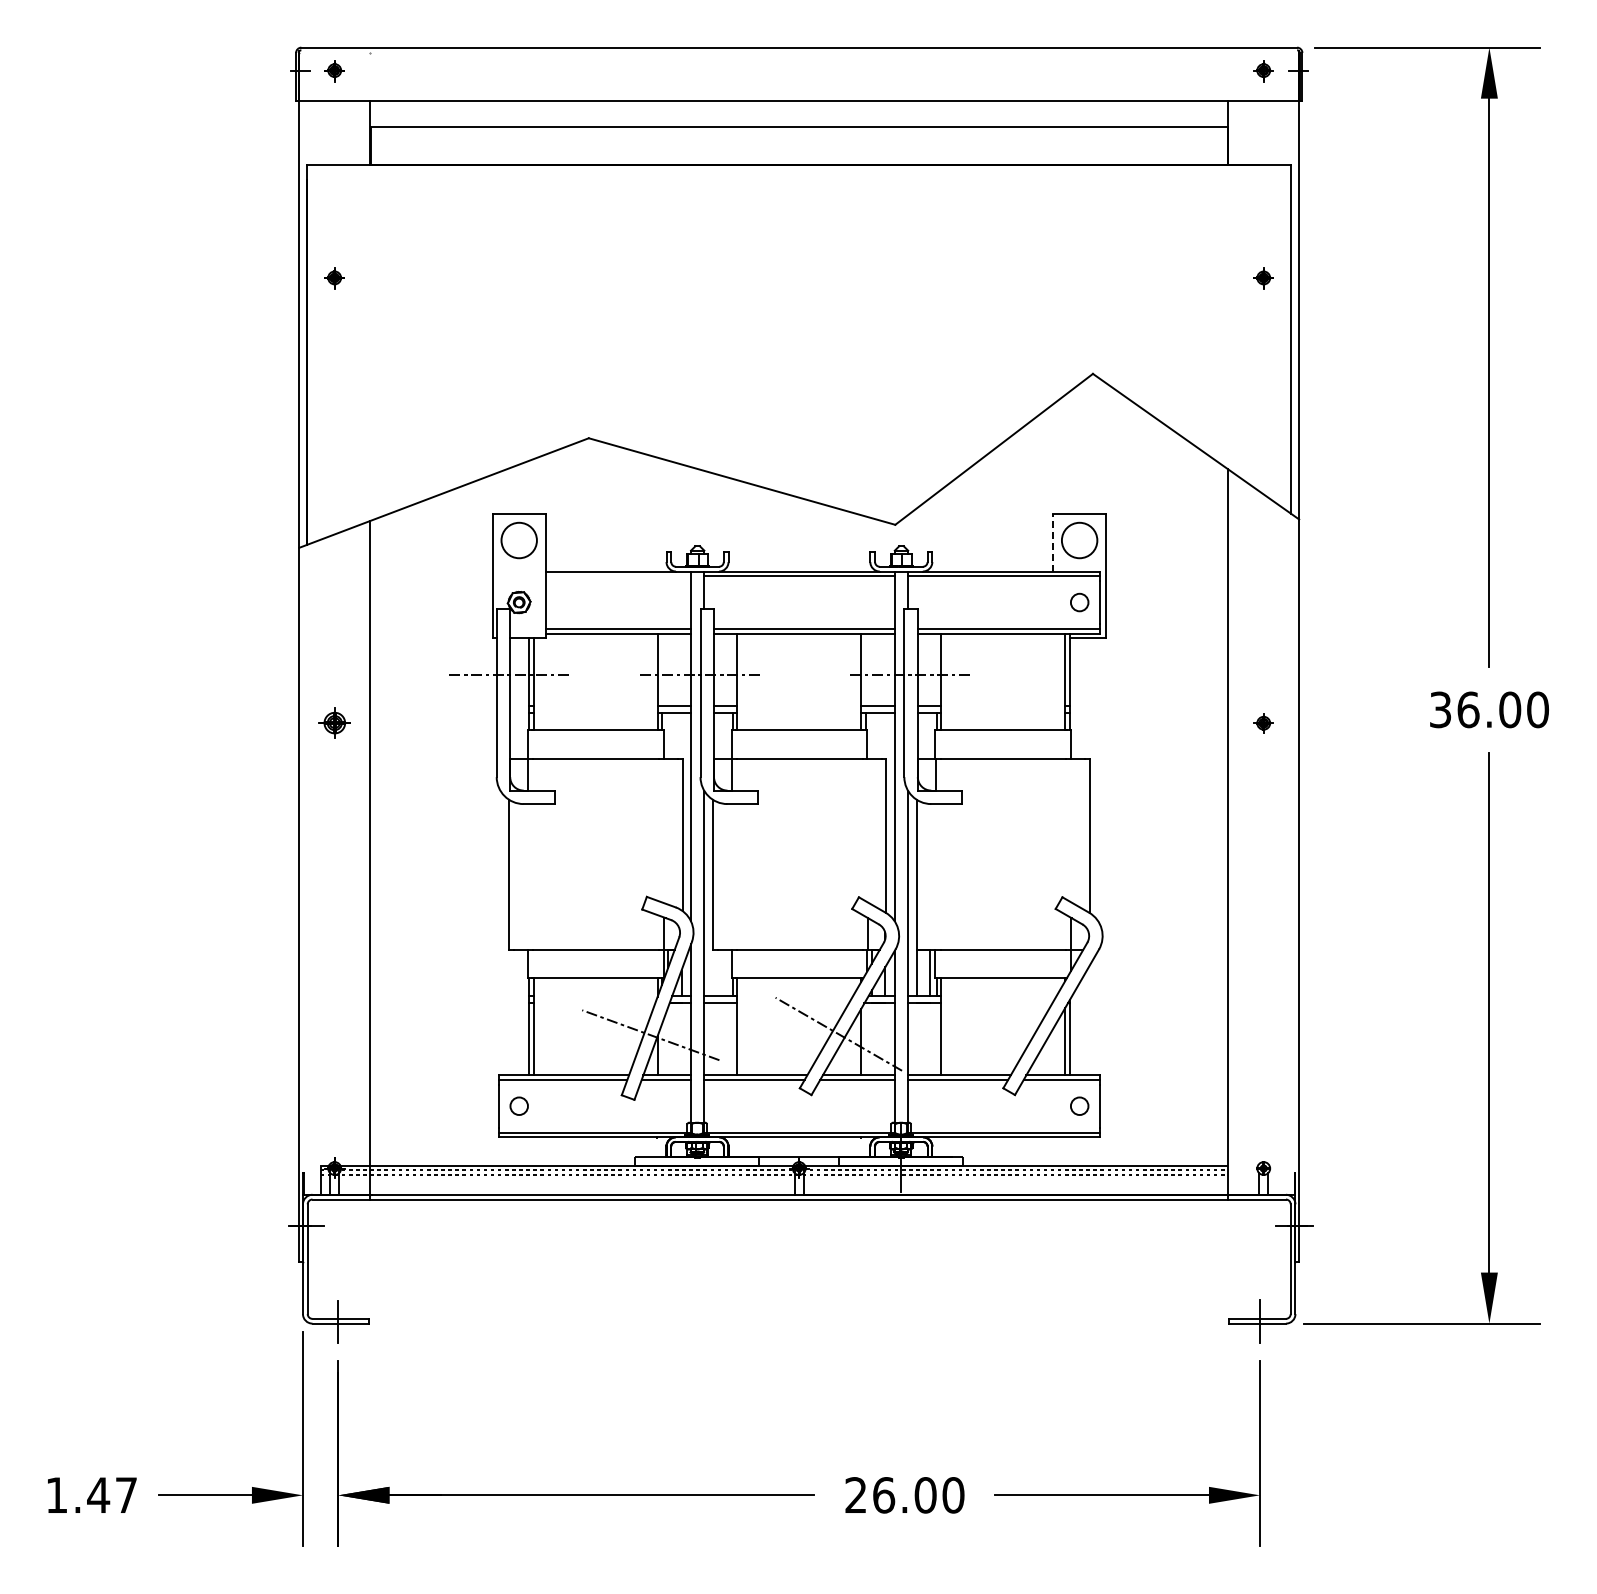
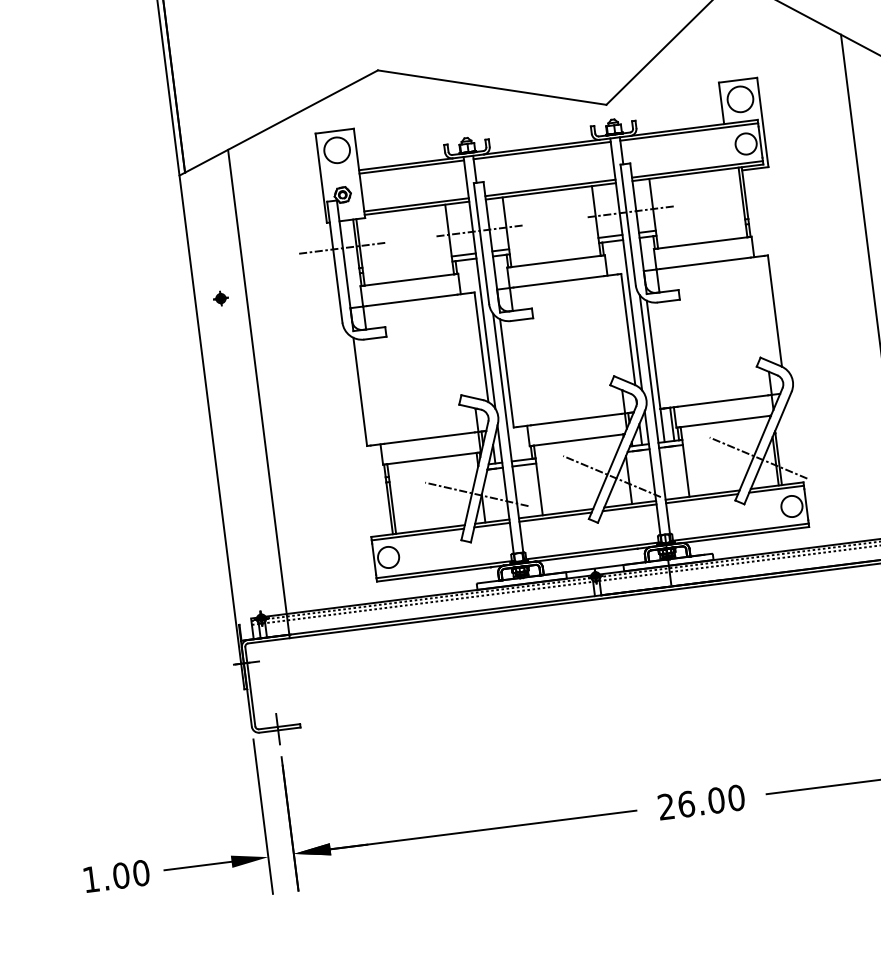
line: (1053, 542) -> (721, 103), dashed -> solid
line: (618, 576) -> (411, 167), added
circle: (1079, 602) -> (746, 143), size x1.67
part: (334, 723) -> (220, 298), size x0.62
line: (1042, 1033) -> (758, 457), added
circle: (518, 1105) -> (388, 557), size x1.67
circle: (1079, 1105) -> (791, 505), size x1.67
text: (112, 1495) -> (131, 874), 1.47 -> 1.00

